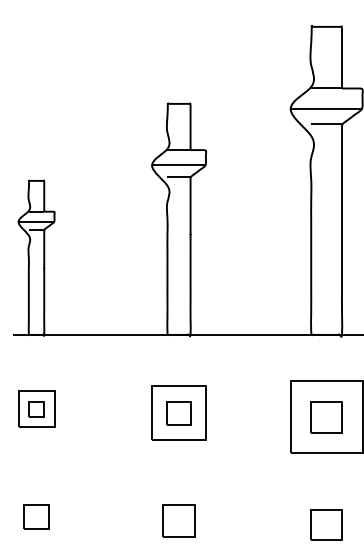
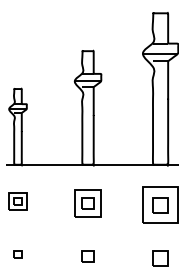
part: (35, 517) -> (17, 254), size x0.62
part: (177, 521) -> (87, 256), size x0.71

